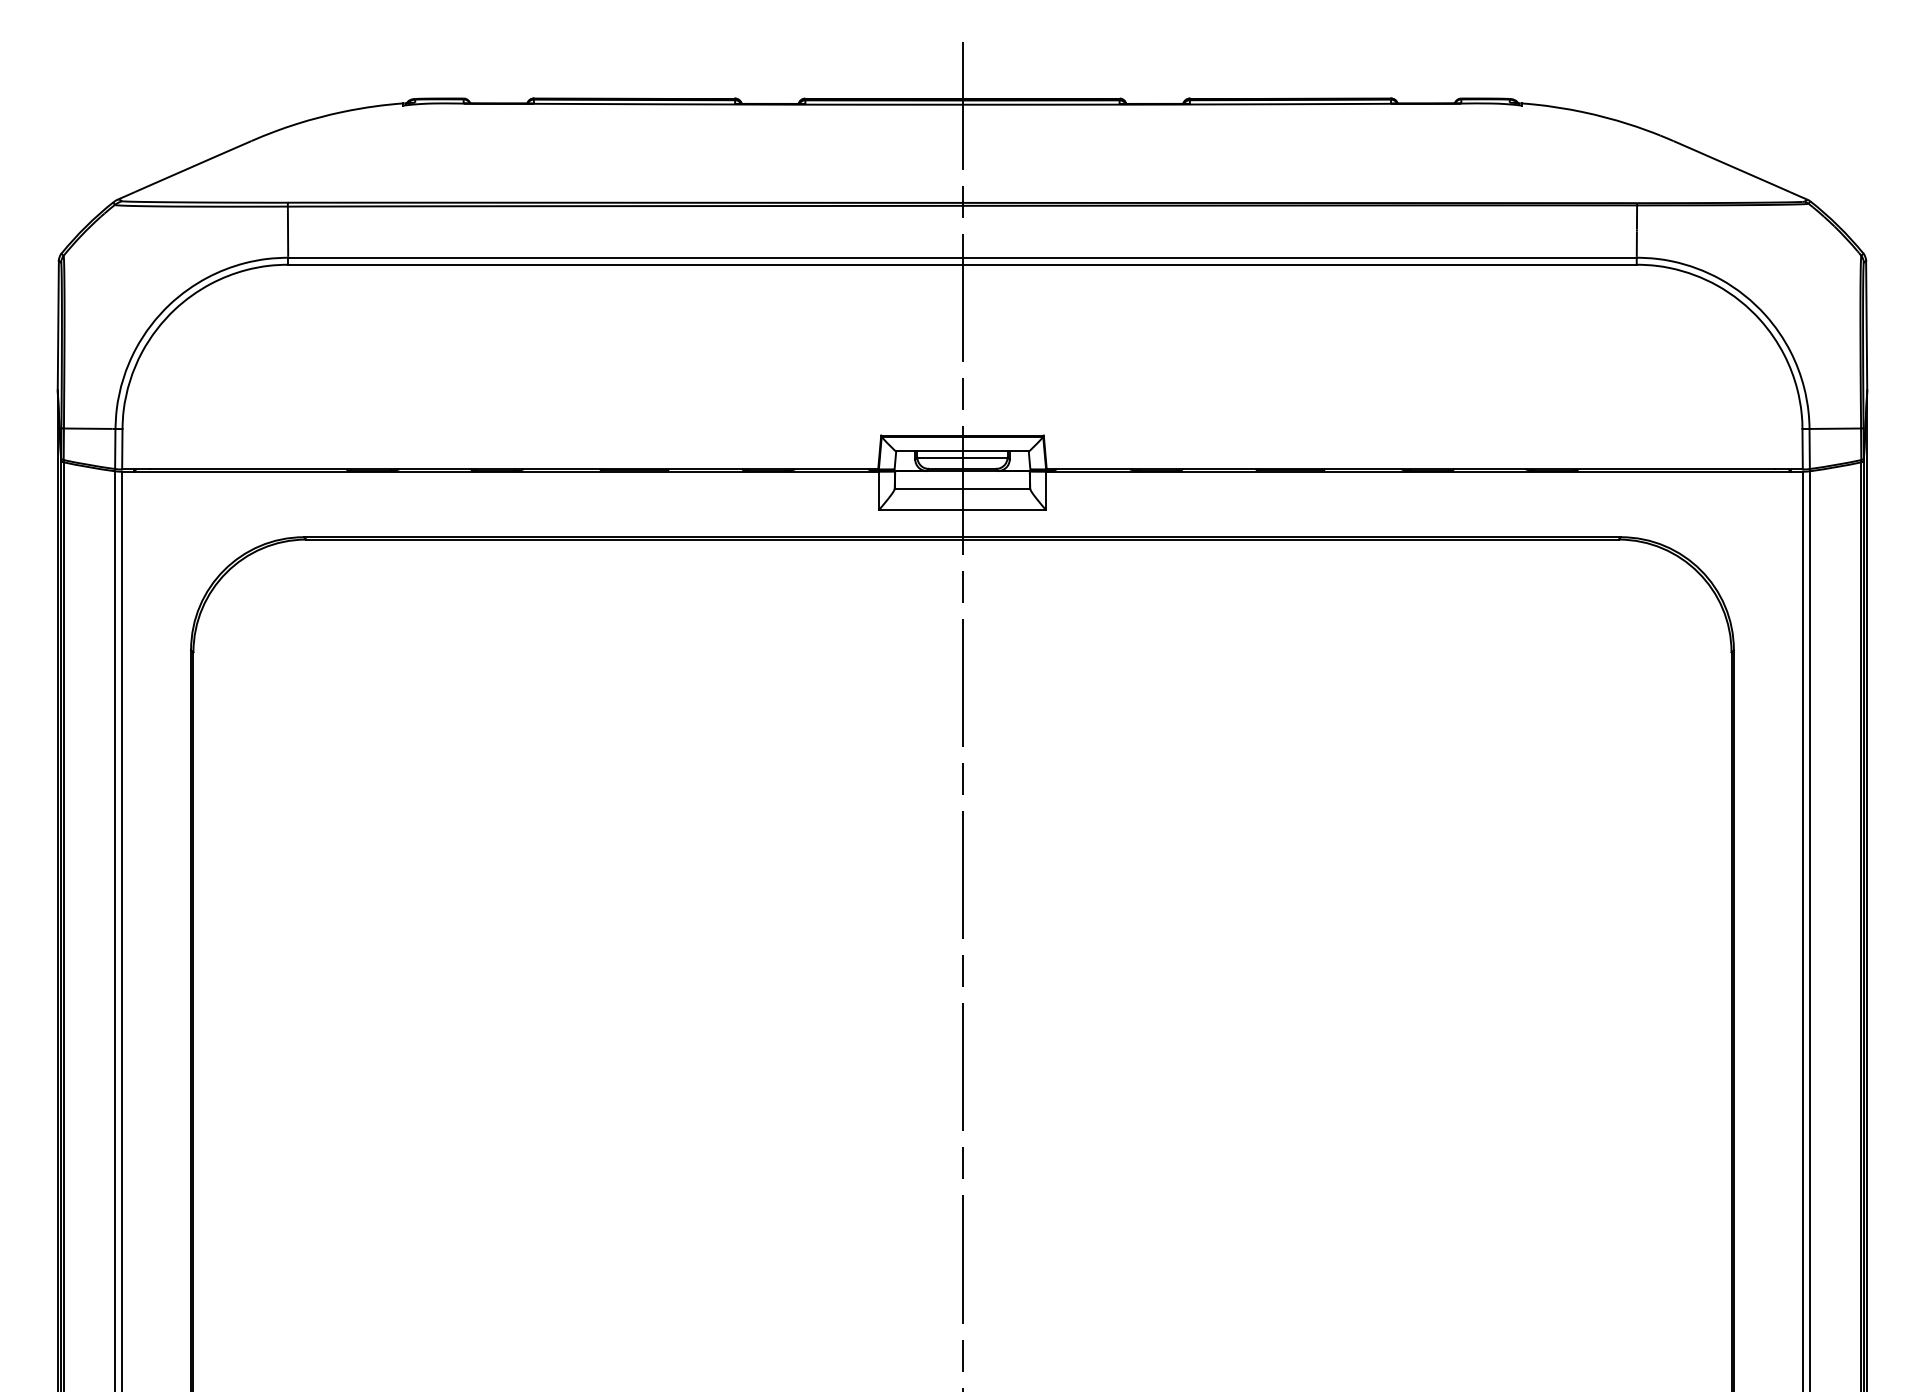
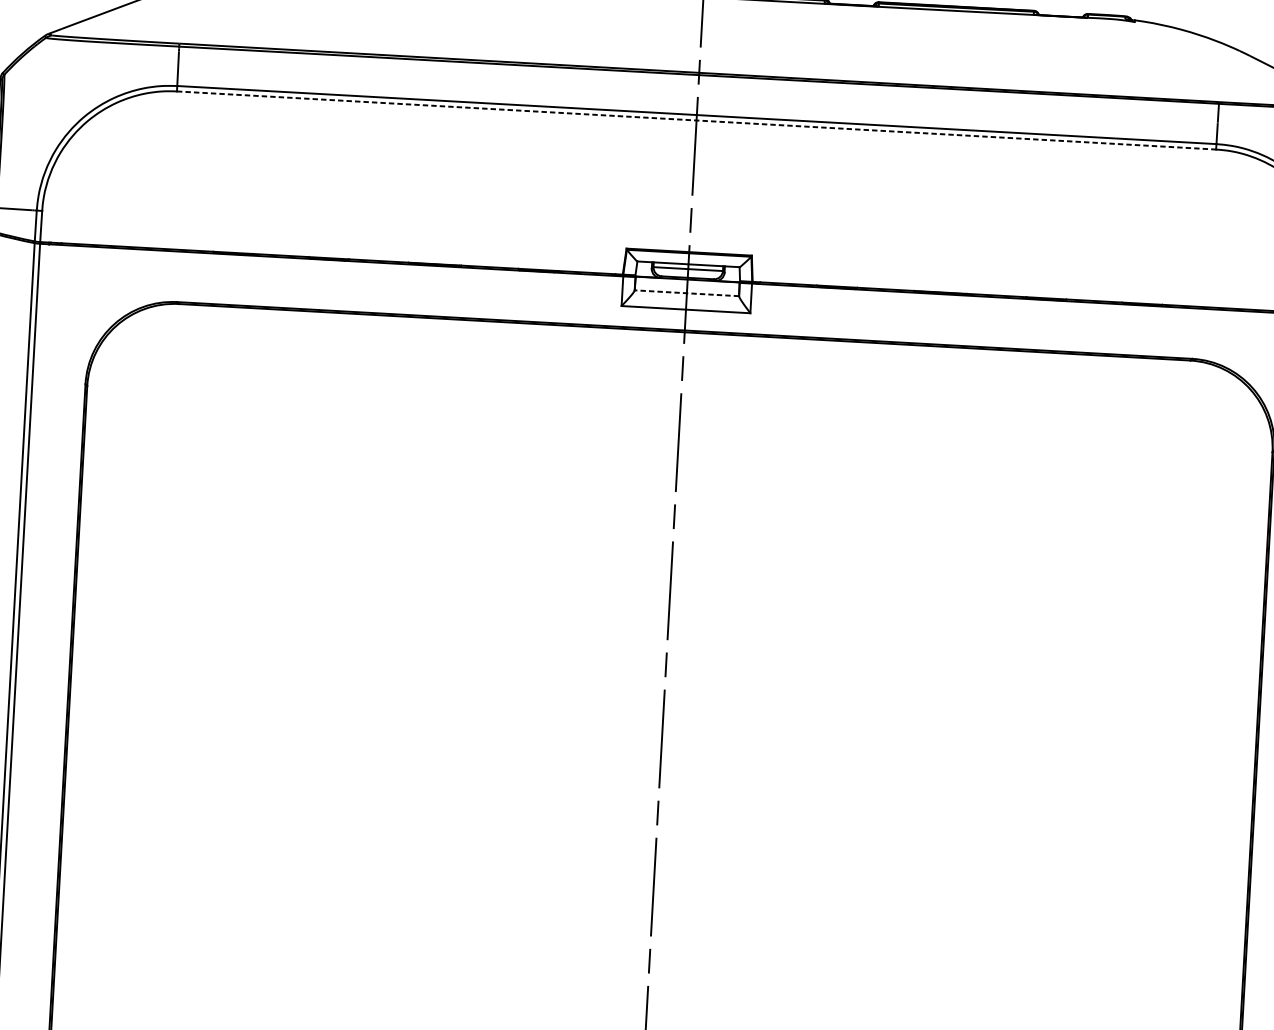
line: (962, 264) -> (696, 120), solid -> dashed
line: (962, 488) -> (686, 292), solid -> dashed

